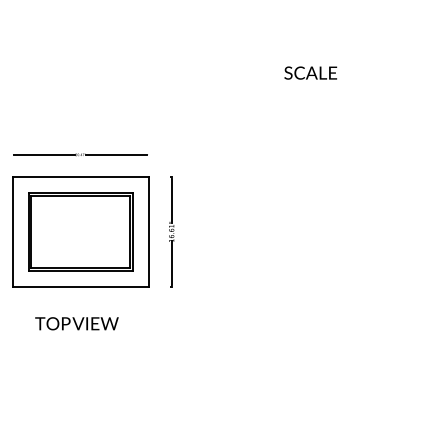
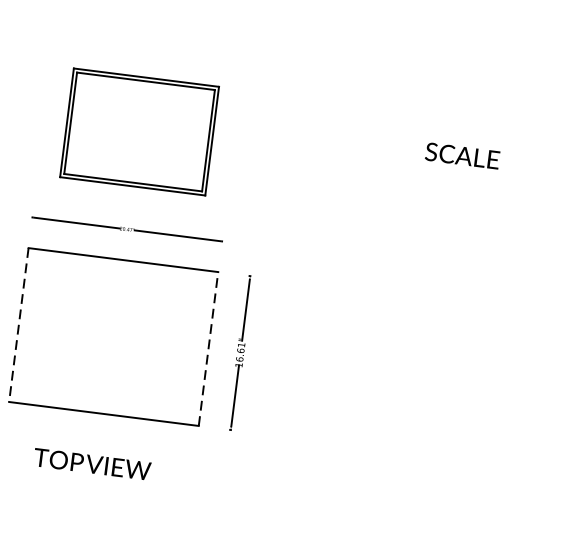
part: (80, 231) -> (139, 131), moved
line: (148, 231) -> (208, 348), solid -> dashed
line: (12, 232) -> (18, 325), solid -> dashed

